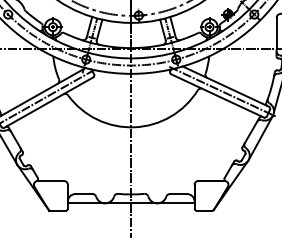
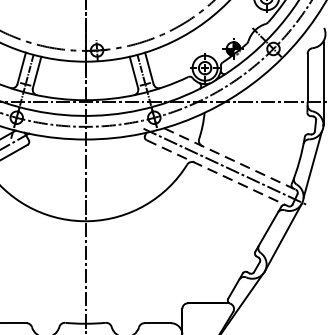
line: (225, 86) -> (229, 158), solid -> dashed
line: (218, 96) -> (218, 174), solid -> dashed

